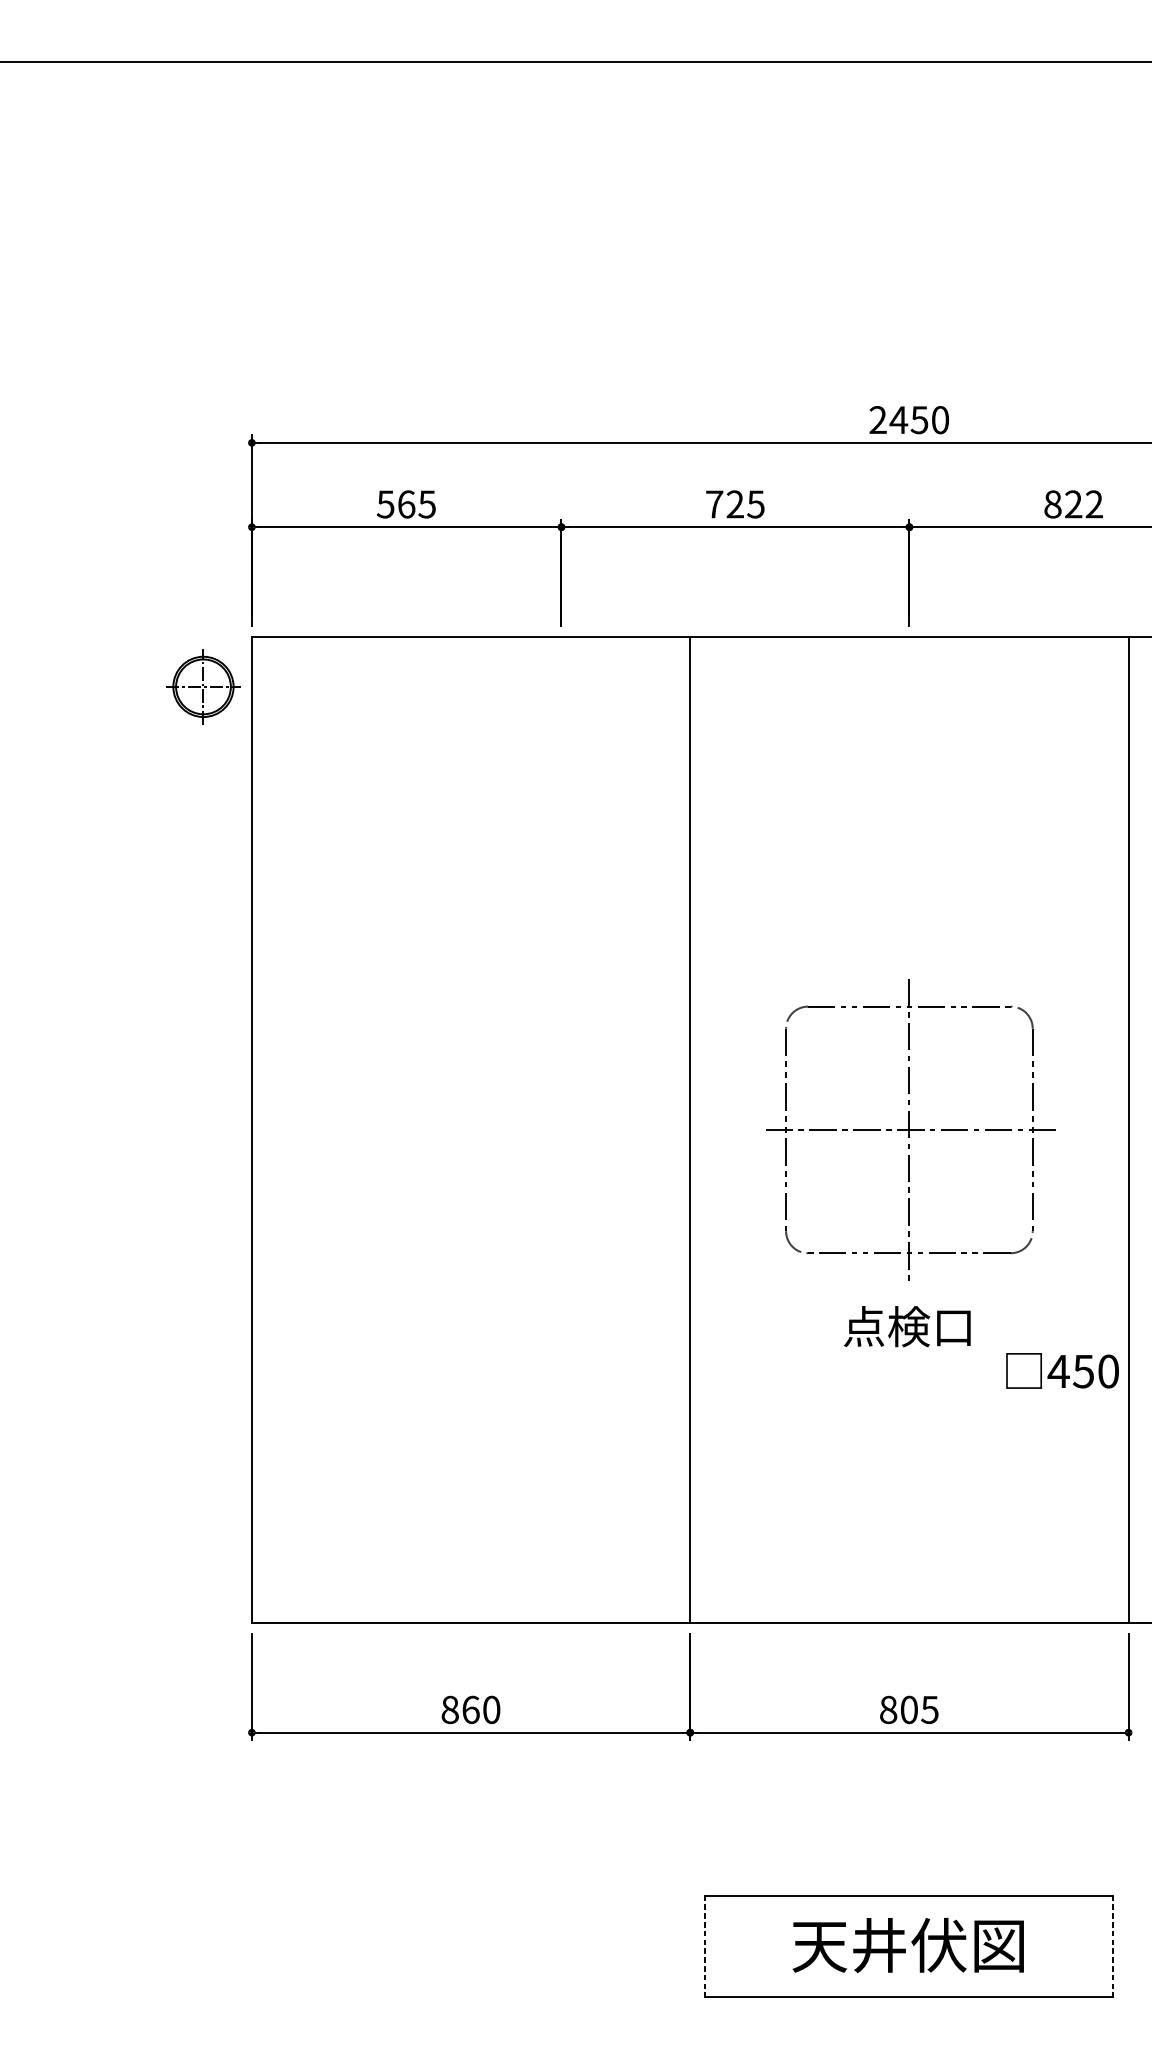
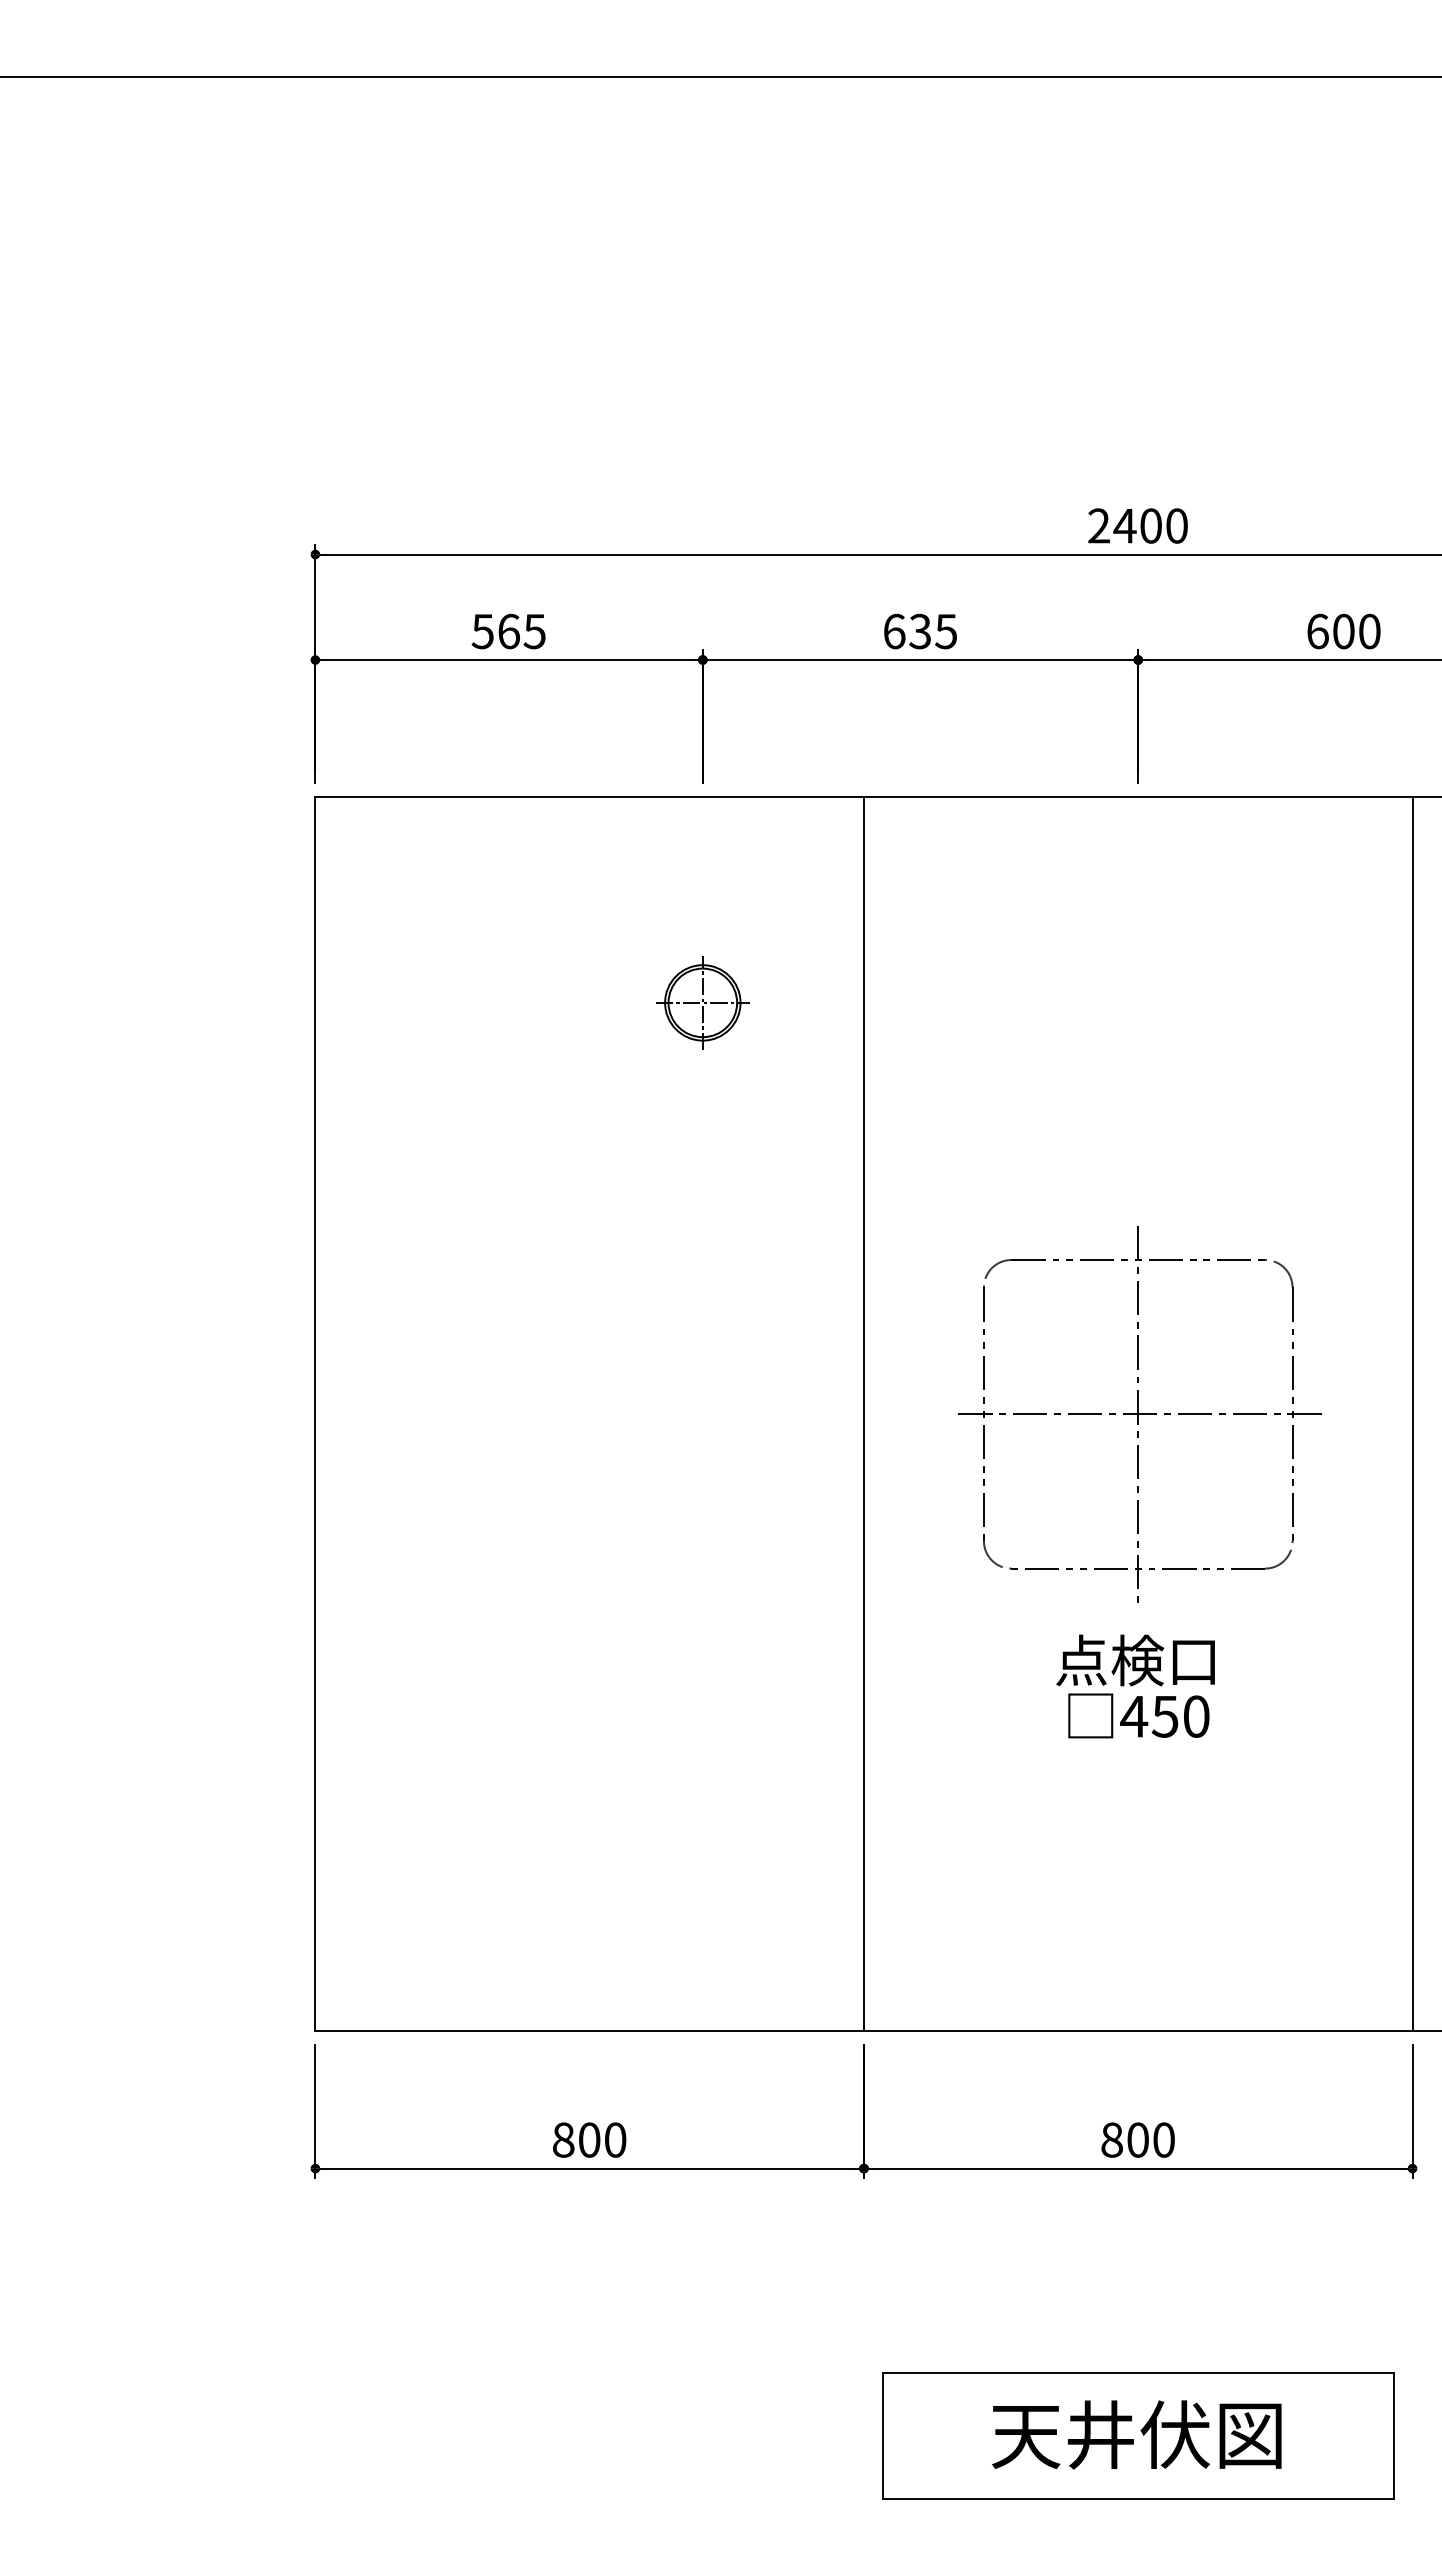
text: (919, 419) -> (1150, 525), 2450 -> 2400
text: (725, 504) -> (907, 631), 725 -> 635
text: (1073, 504) -> (1343, 631), 822 -> 600
part: (203, 686) -> (702, 1002), moved
text: (1062, 1370) -> (1138, 1715), moved
text: (470, 1709) -> (589, 2139), 860 -> 800
text: (929, 1709) -> (1163, 2139), 805 -> 800
line: (705, 1946) -> (883, 2436), dashed -> solid
line: (1113, 1946) -> (1393, 2436), dashed -> solid

